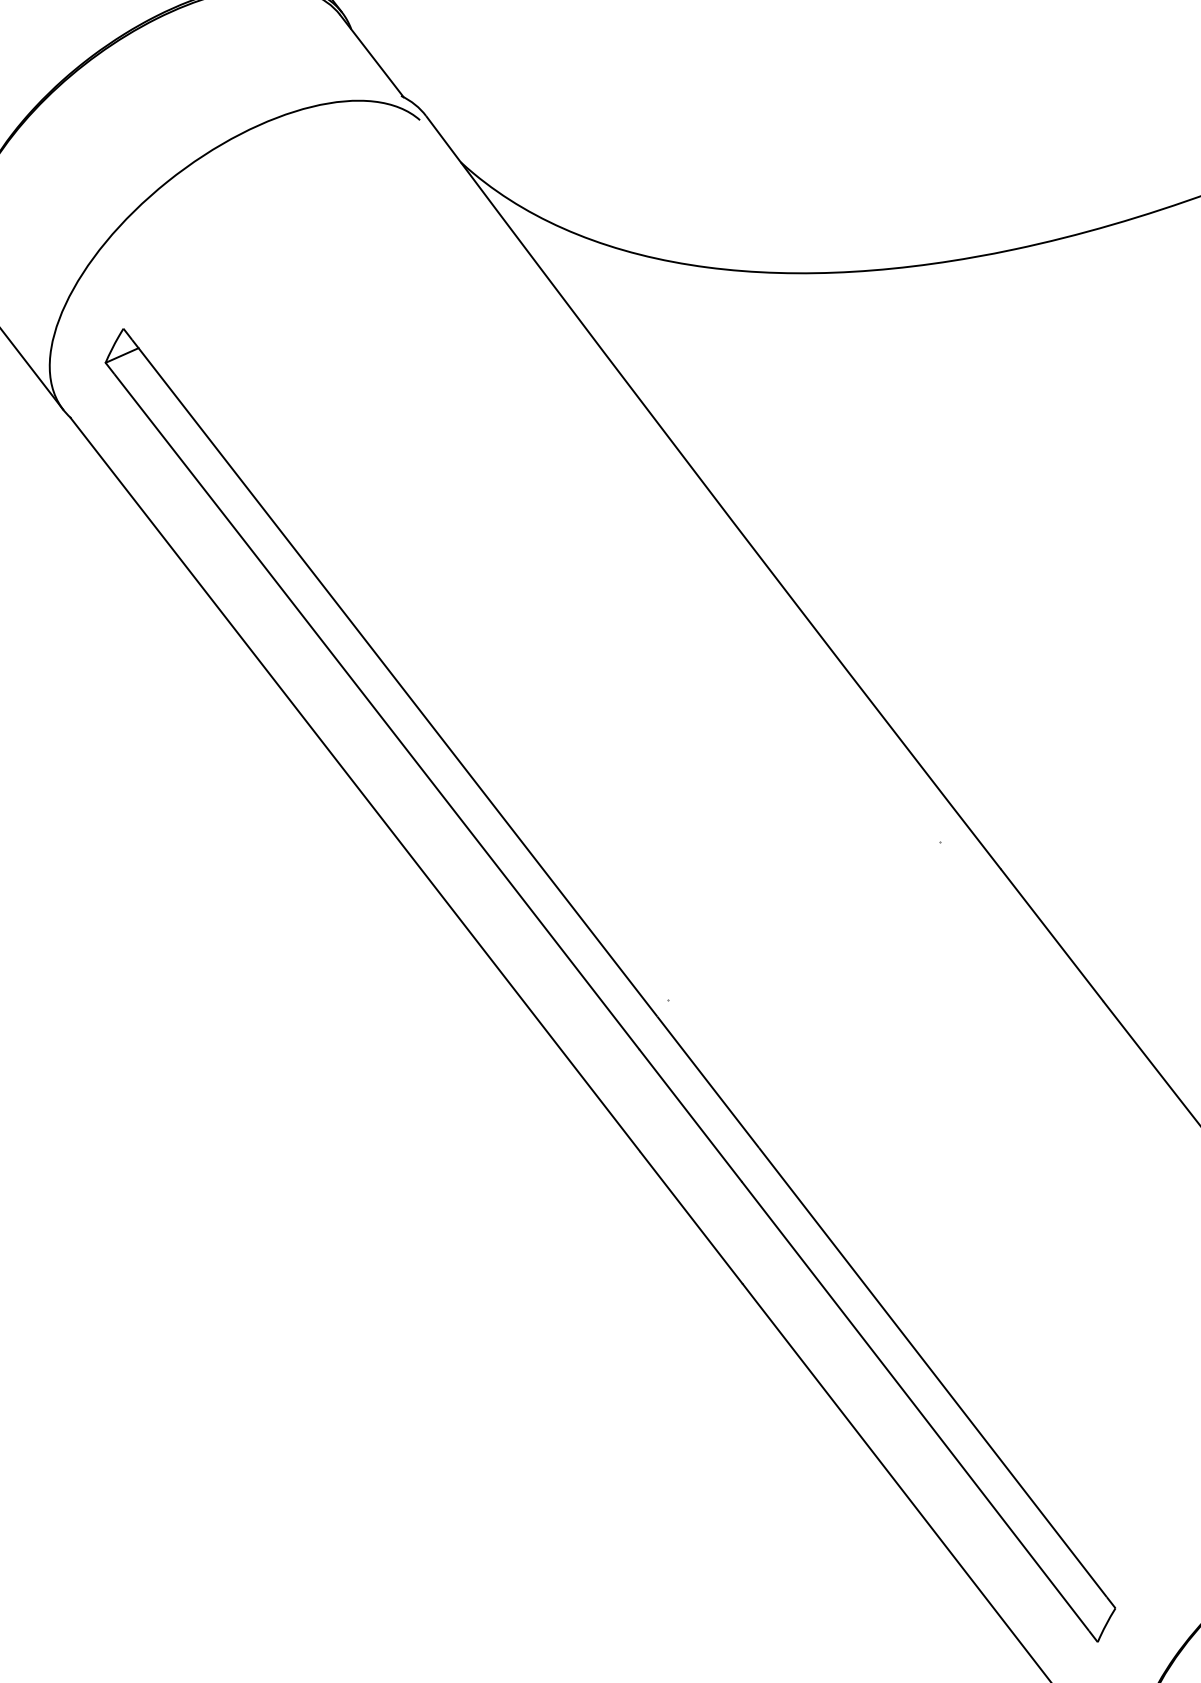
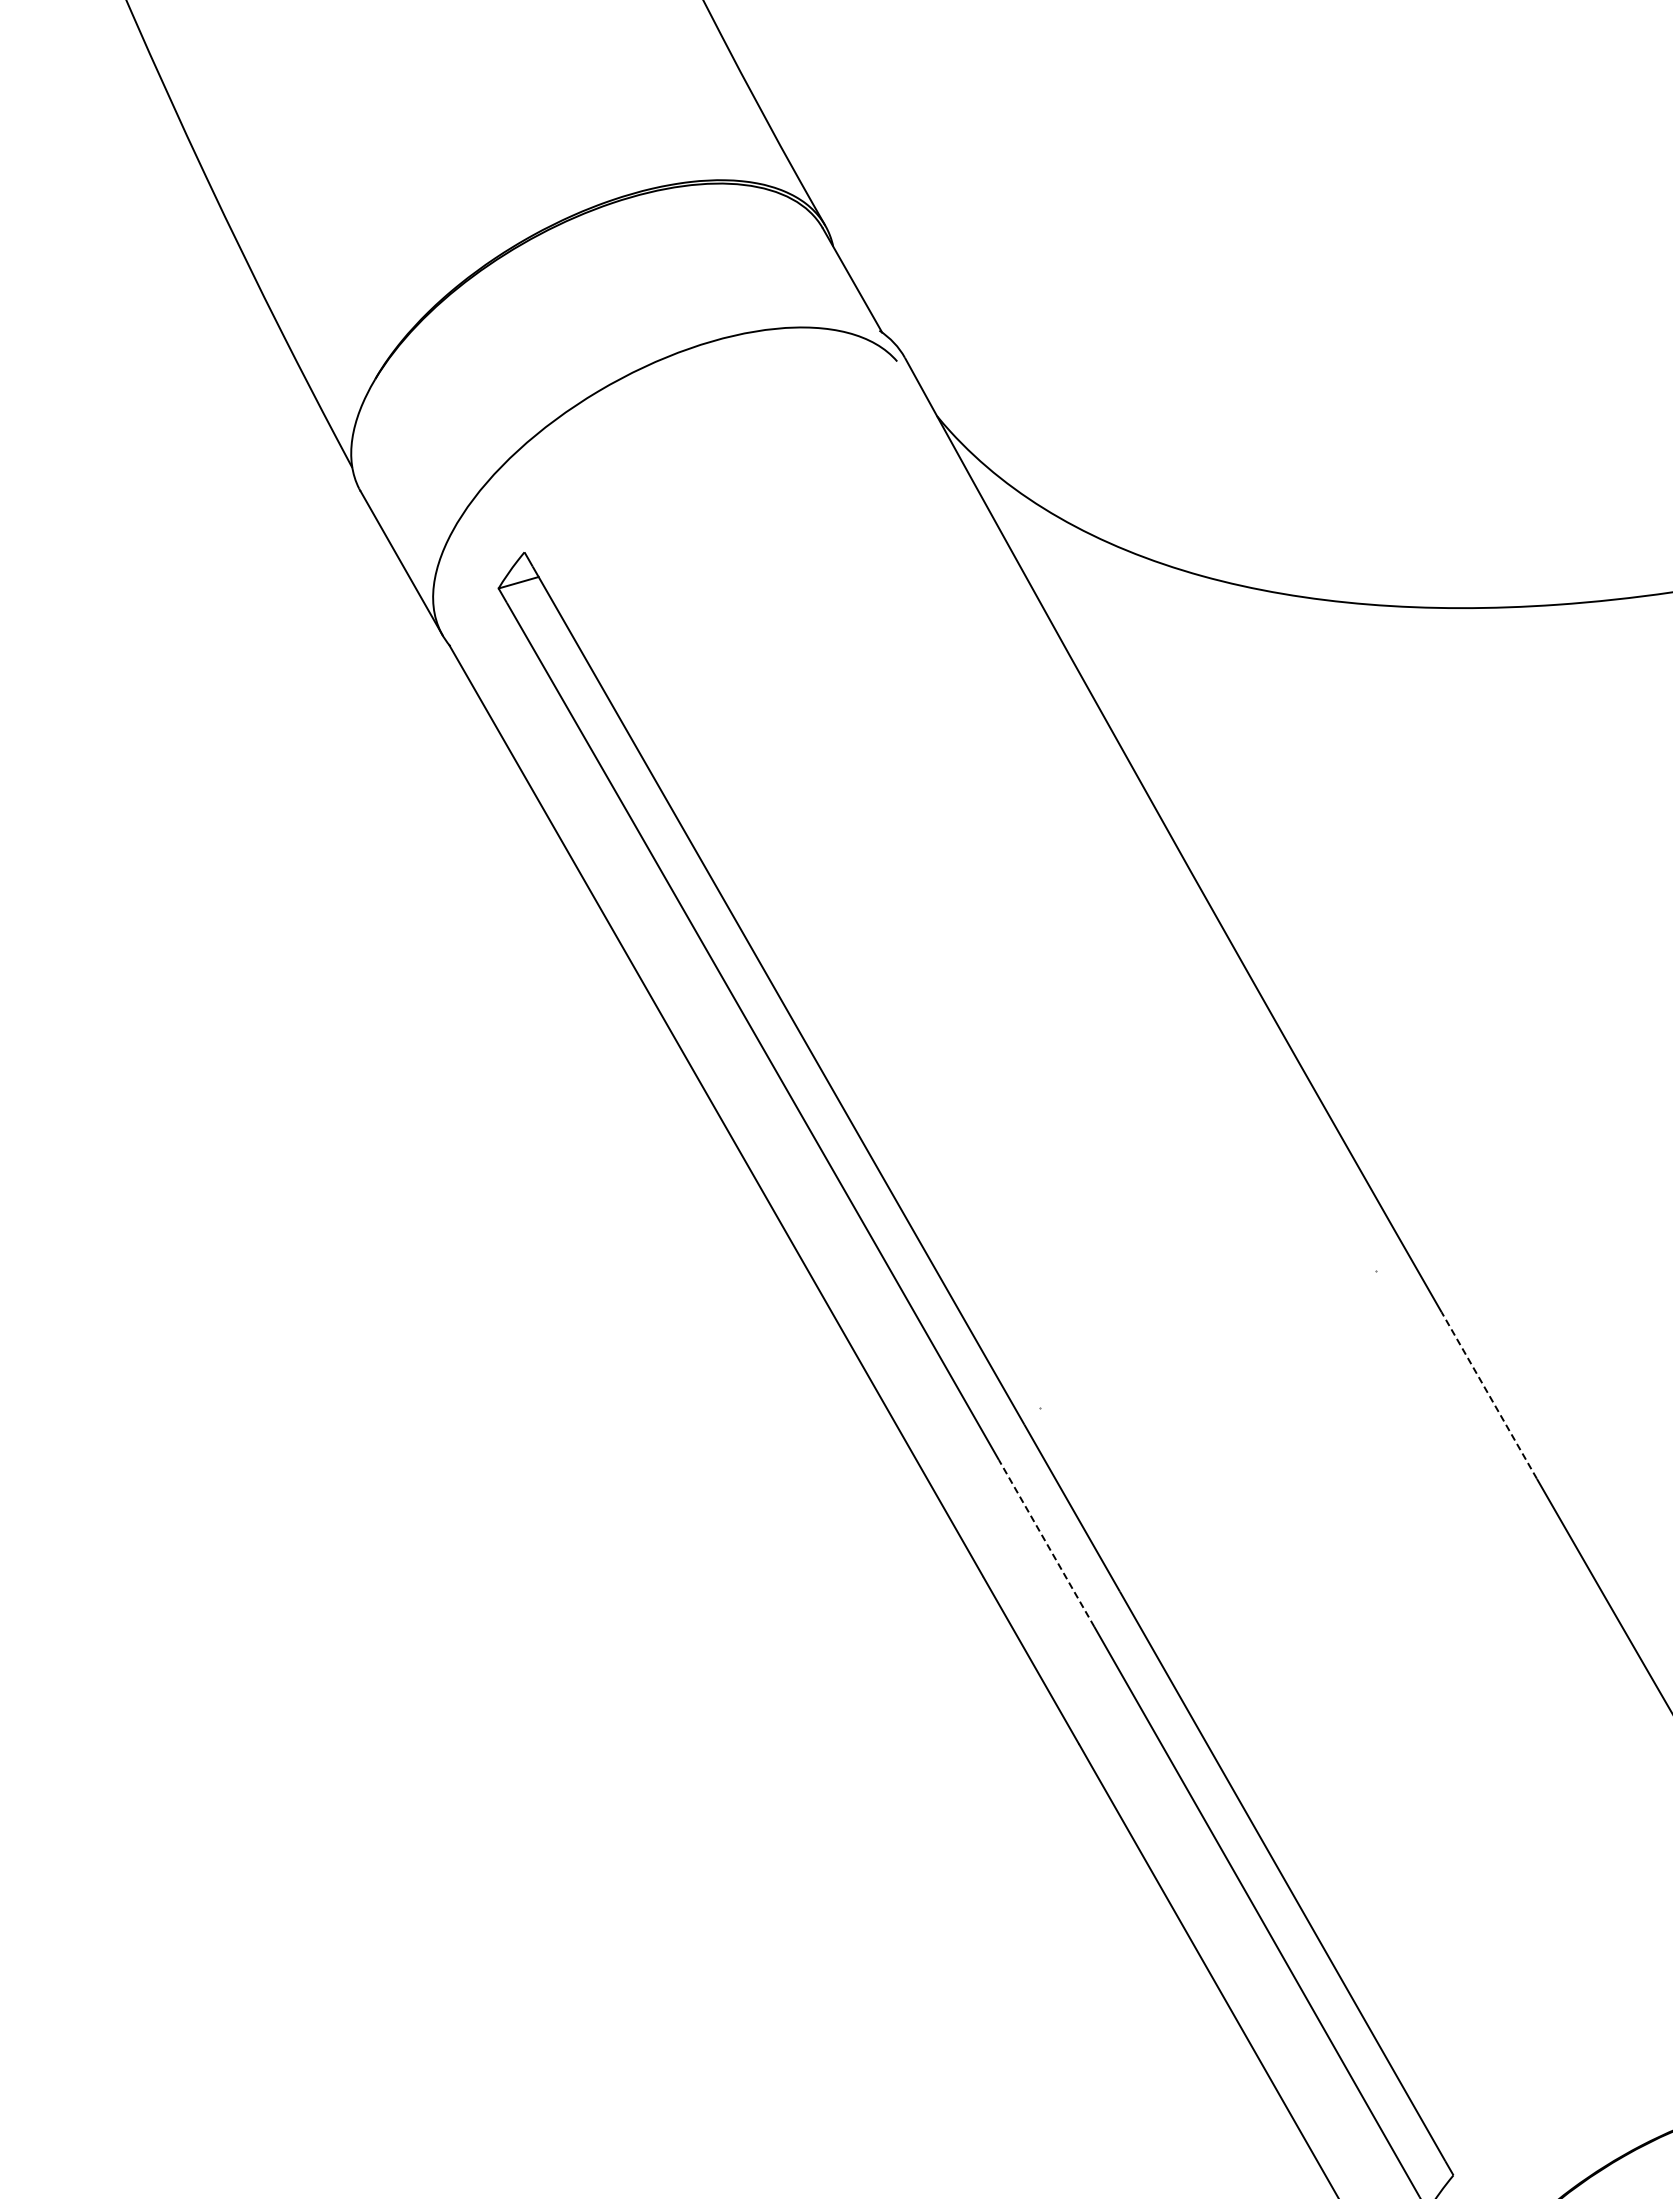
line: (1052, 935) -> (1489, 1395), solid -> dashed
line: (690, 1115) -> (1046, 1543), solid -> dashed

